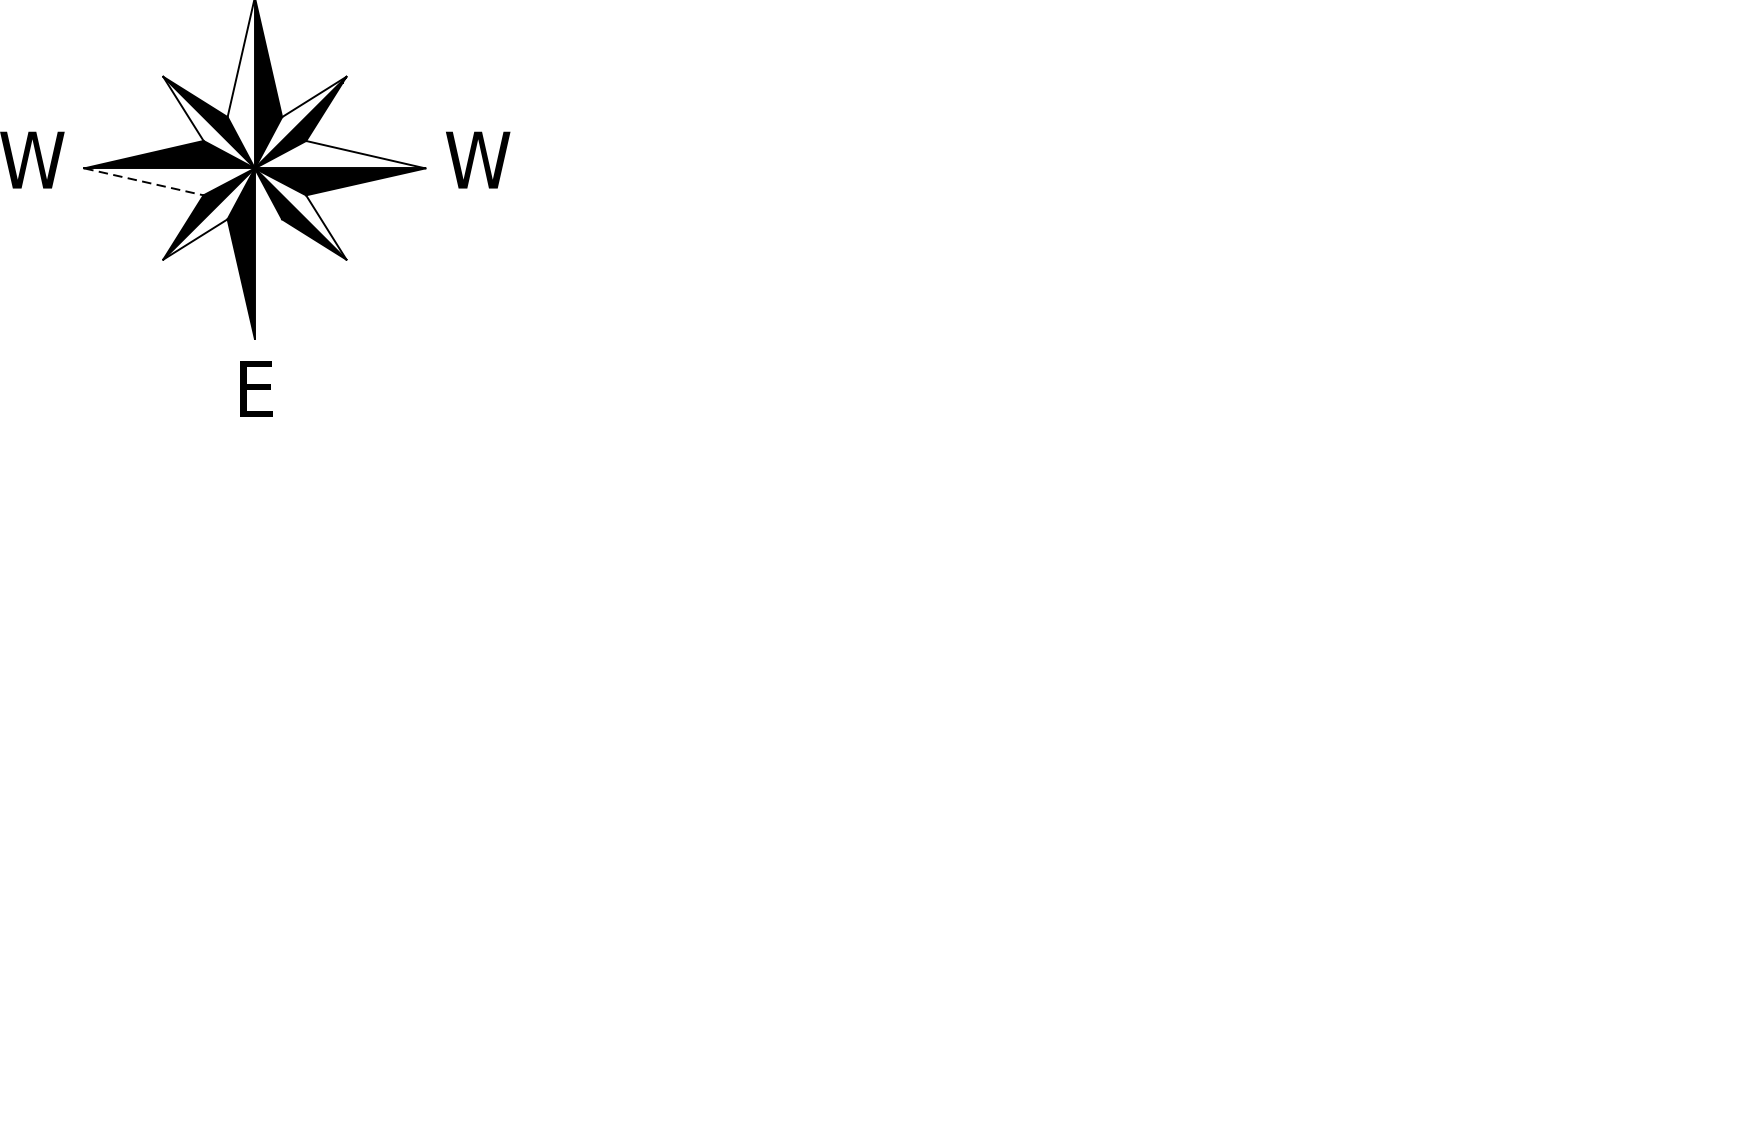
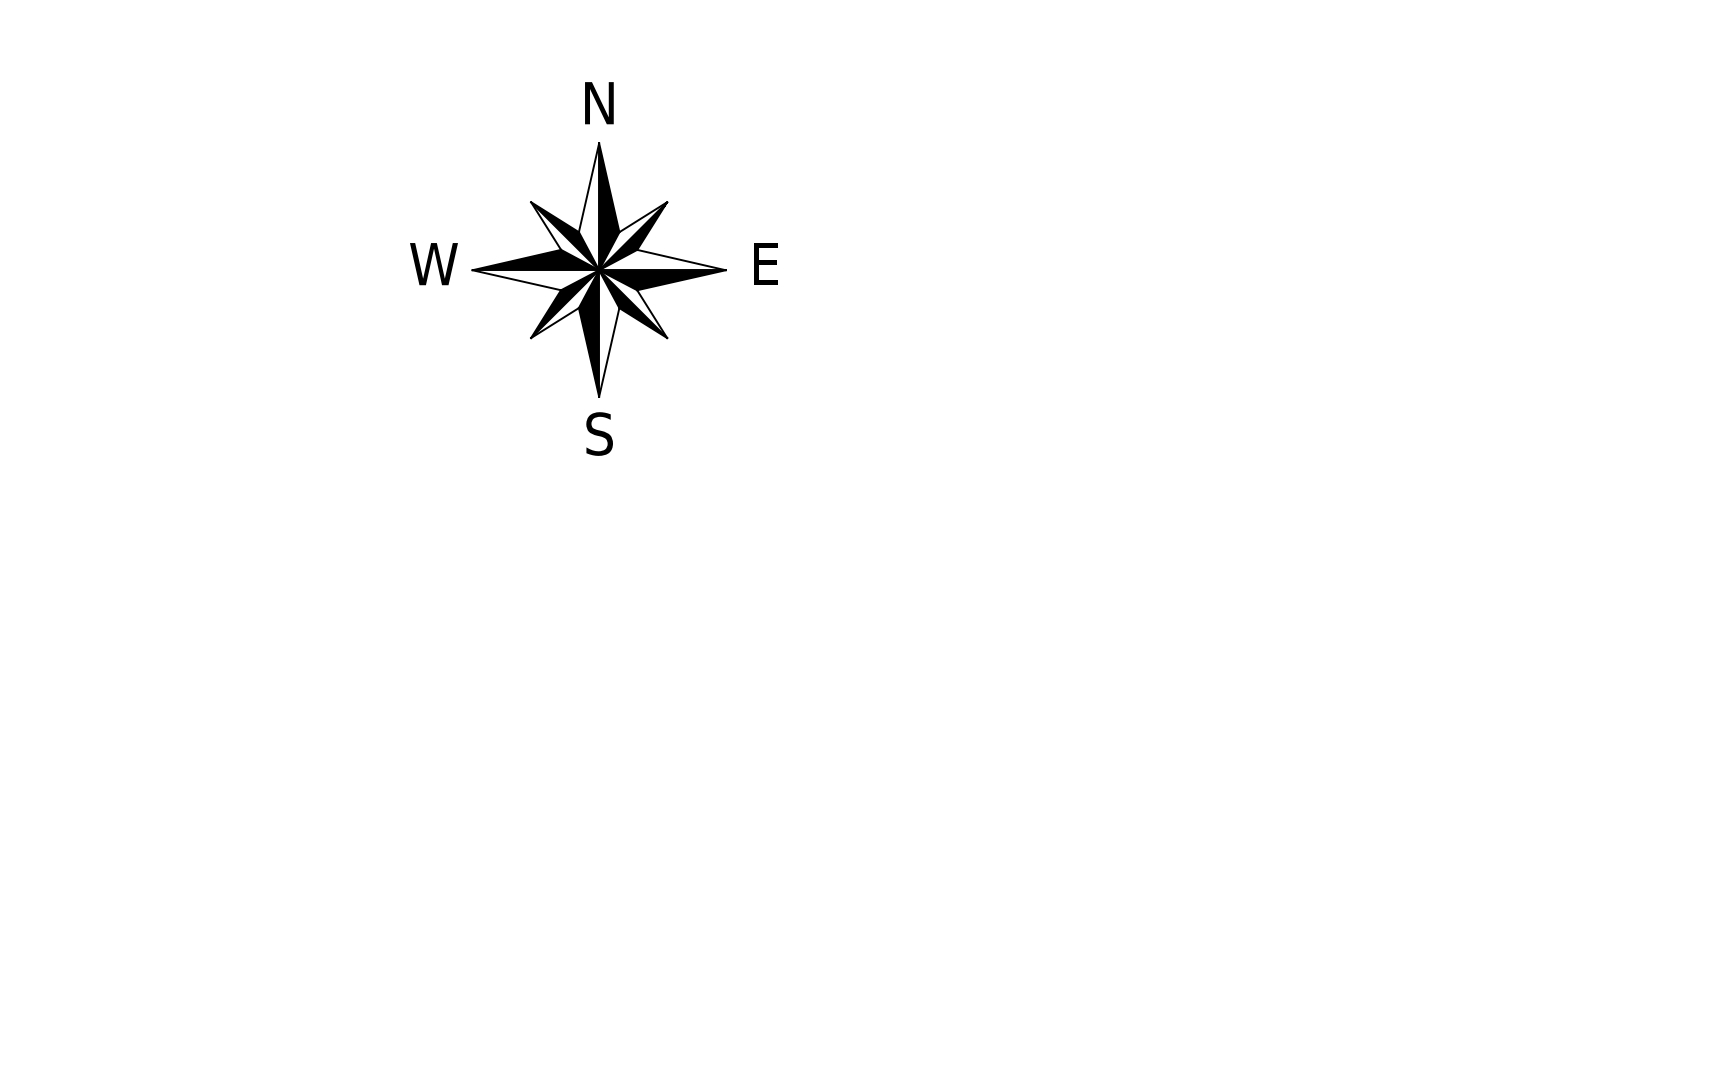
text: (477, 160) -> (764, 264), W -> E
line: (144, 182) -> (517, 280), dashed -> solid
line: (268, 279) -> (609, 352), added
text: (255, 388) -> (599, 433), E -> S

